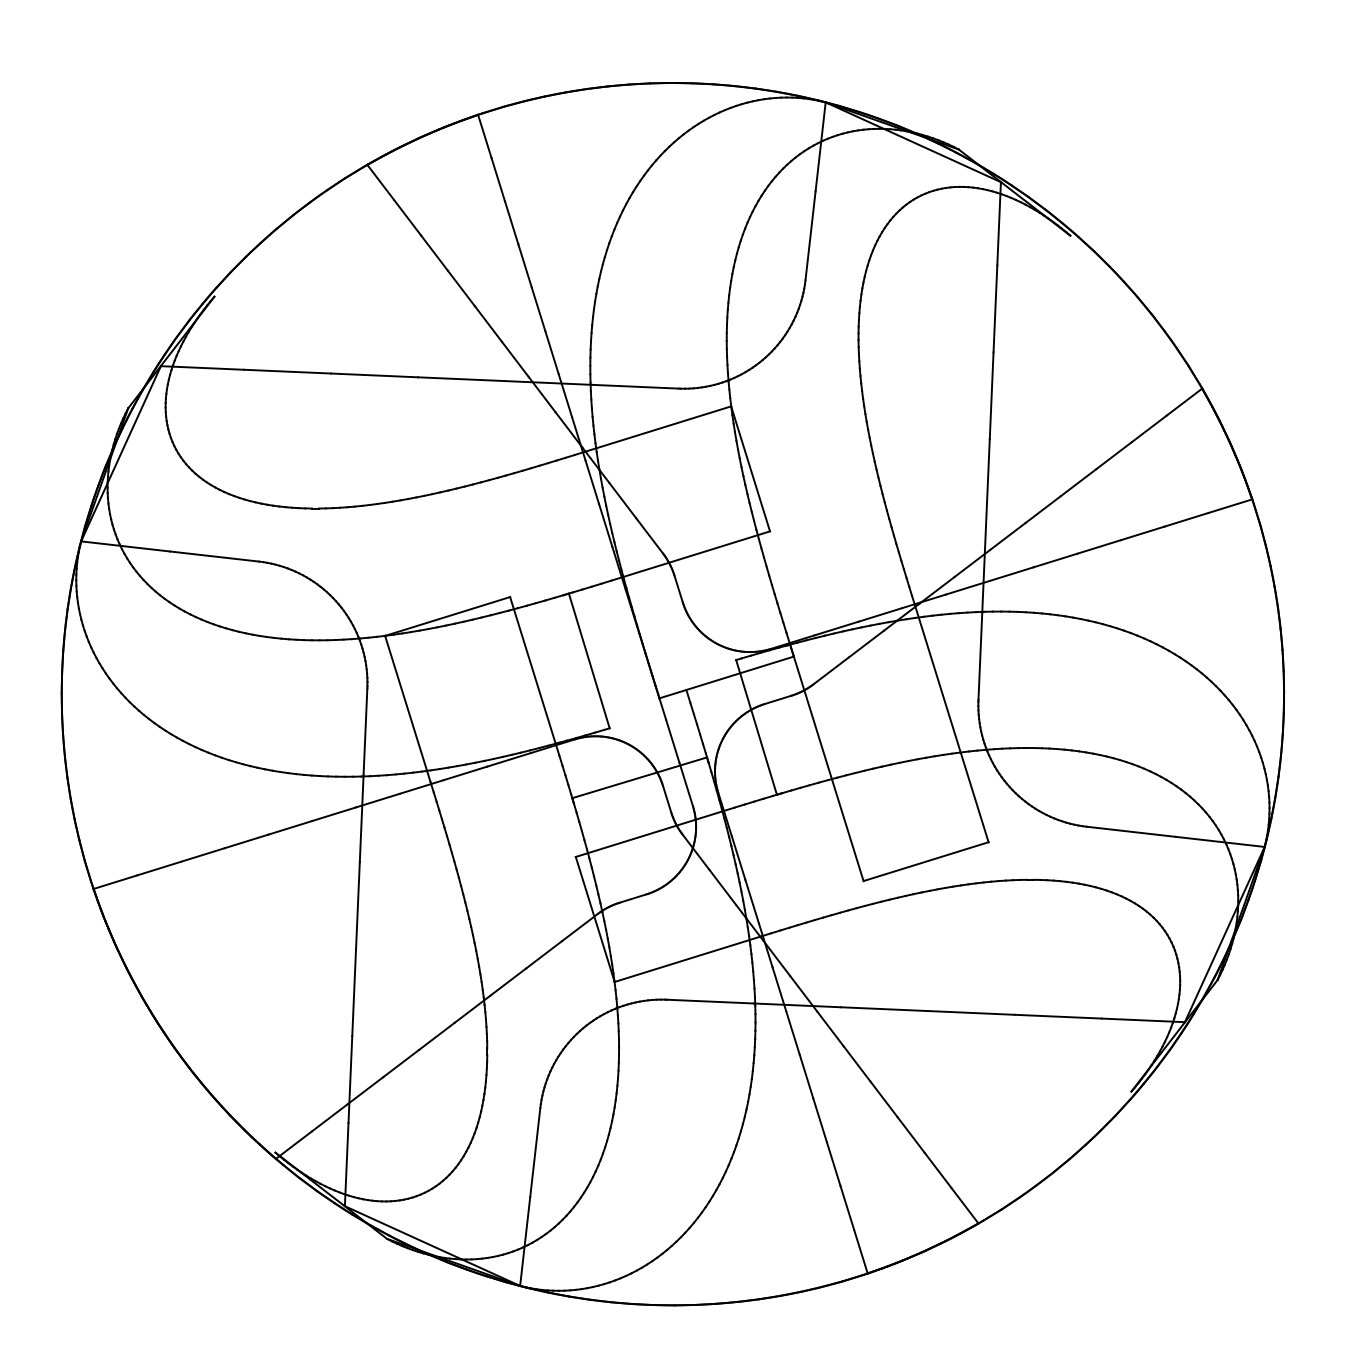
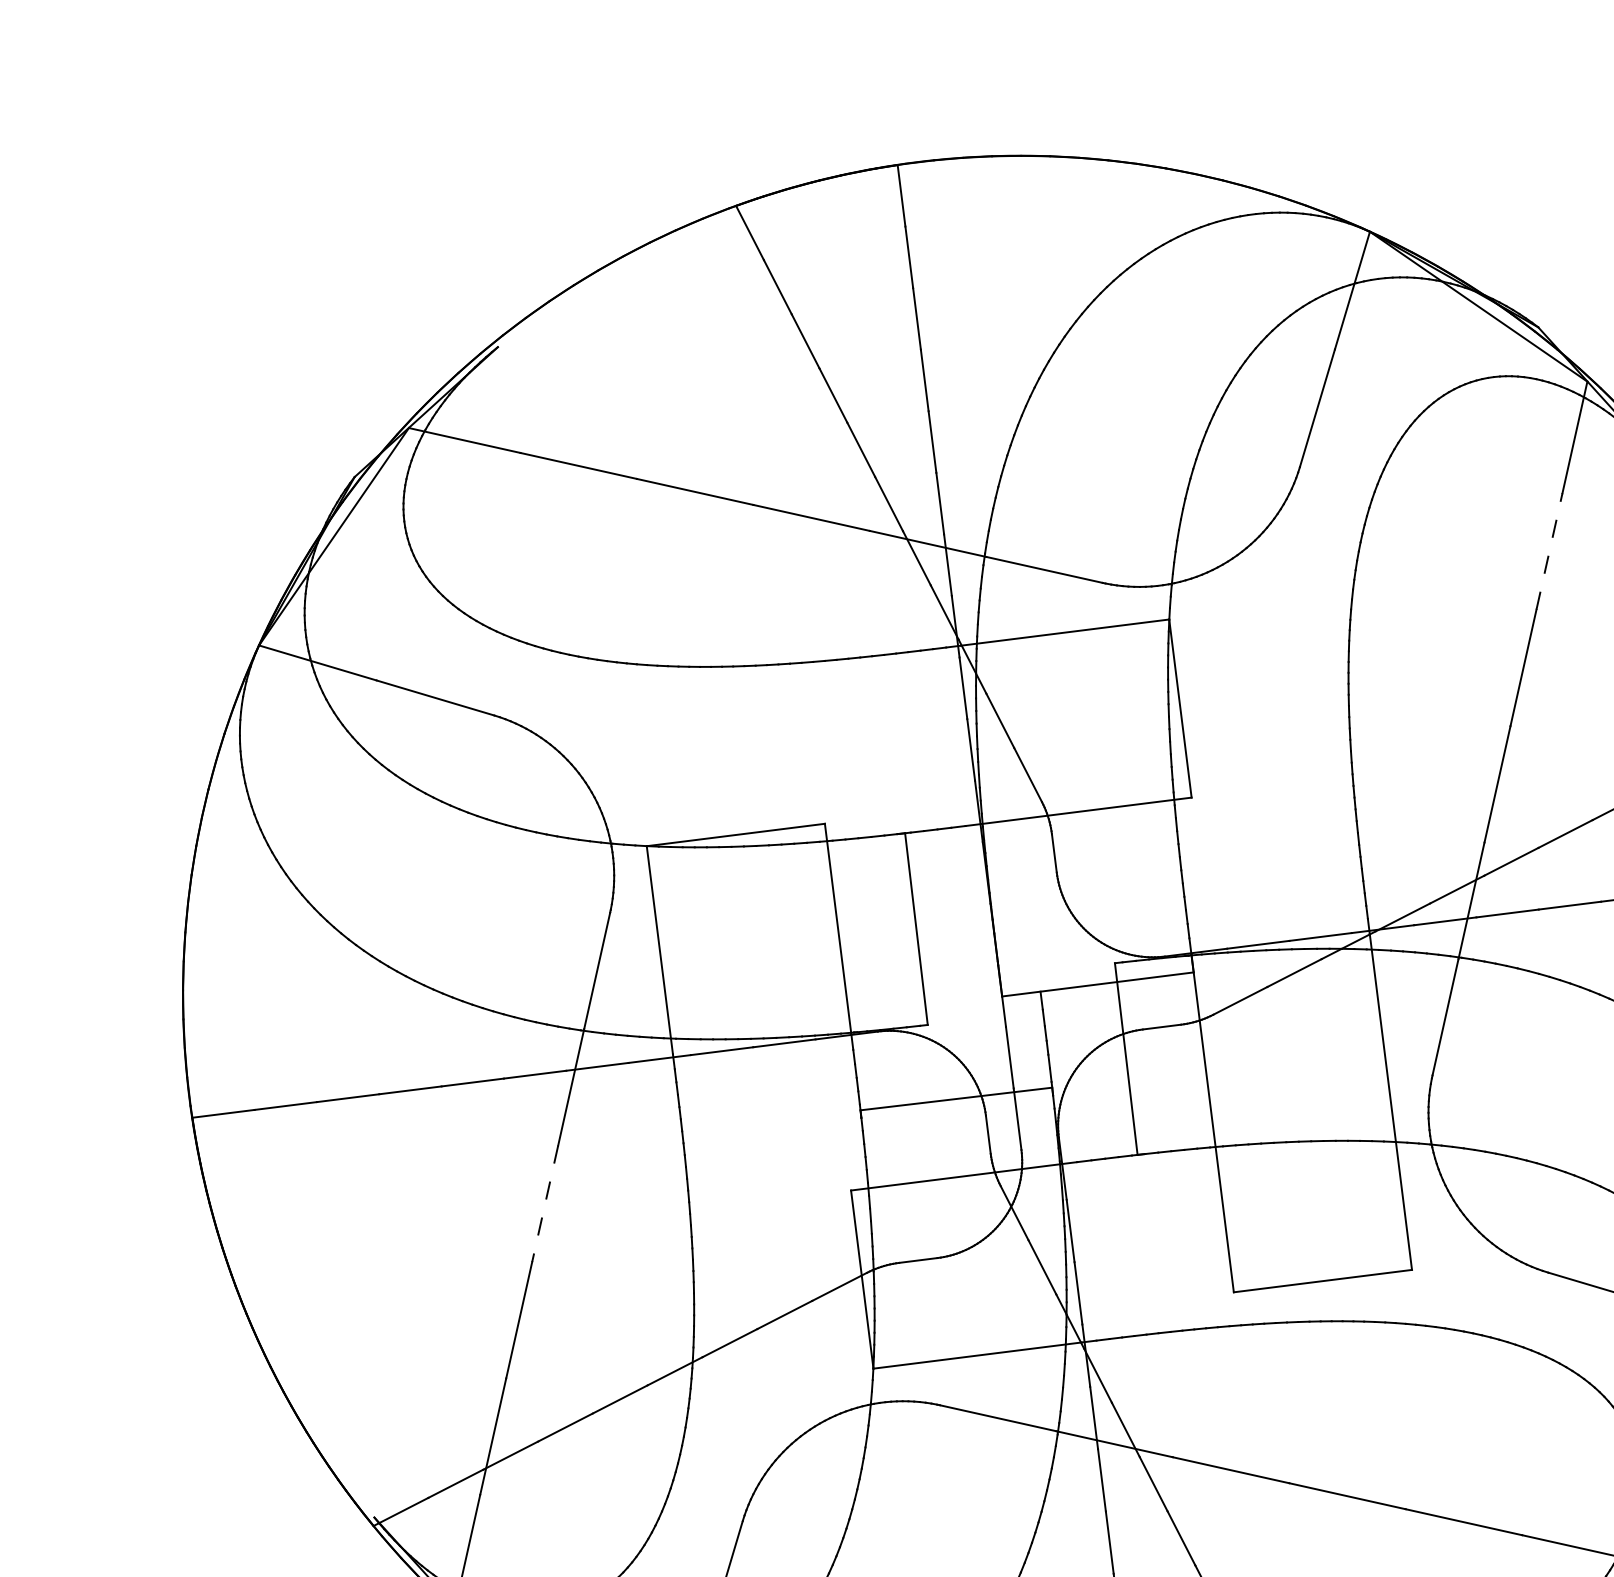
line: (995, 308) -> (1549, 550), solid -> dashed
line: (357, 906) -> (544, 1204), solid -> dashed

